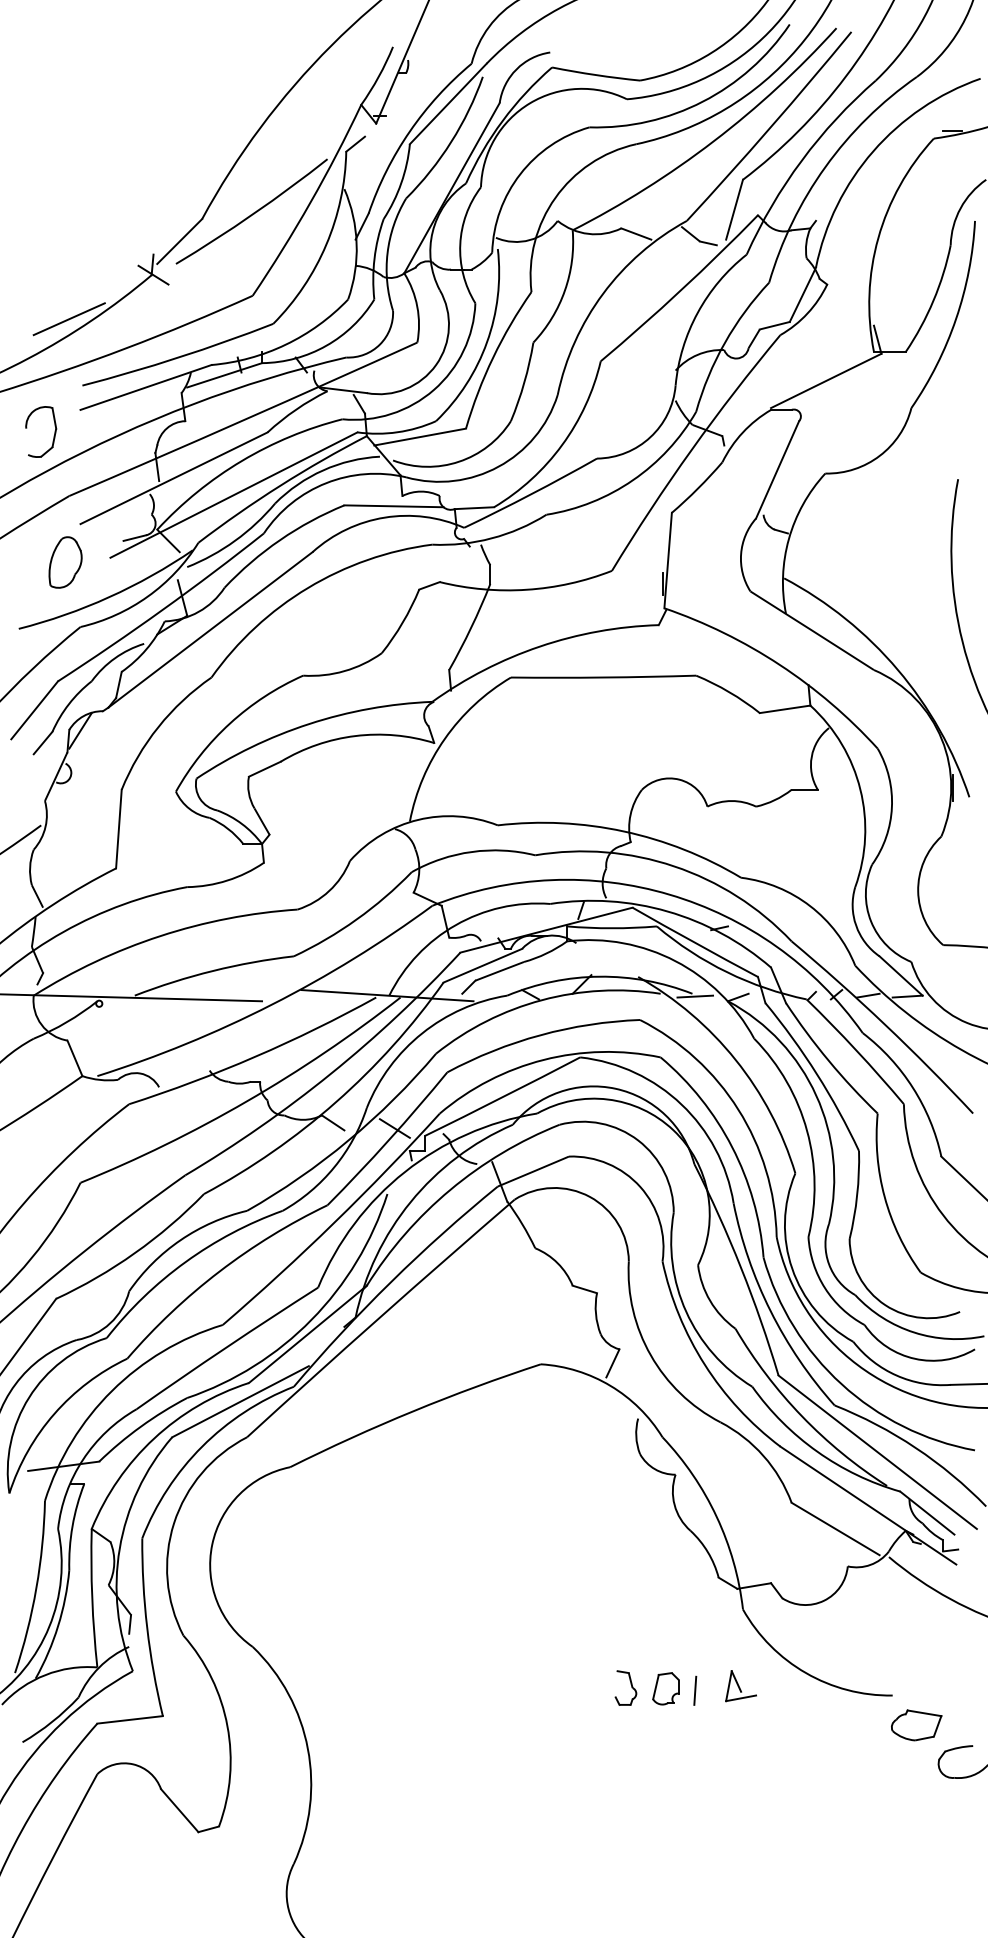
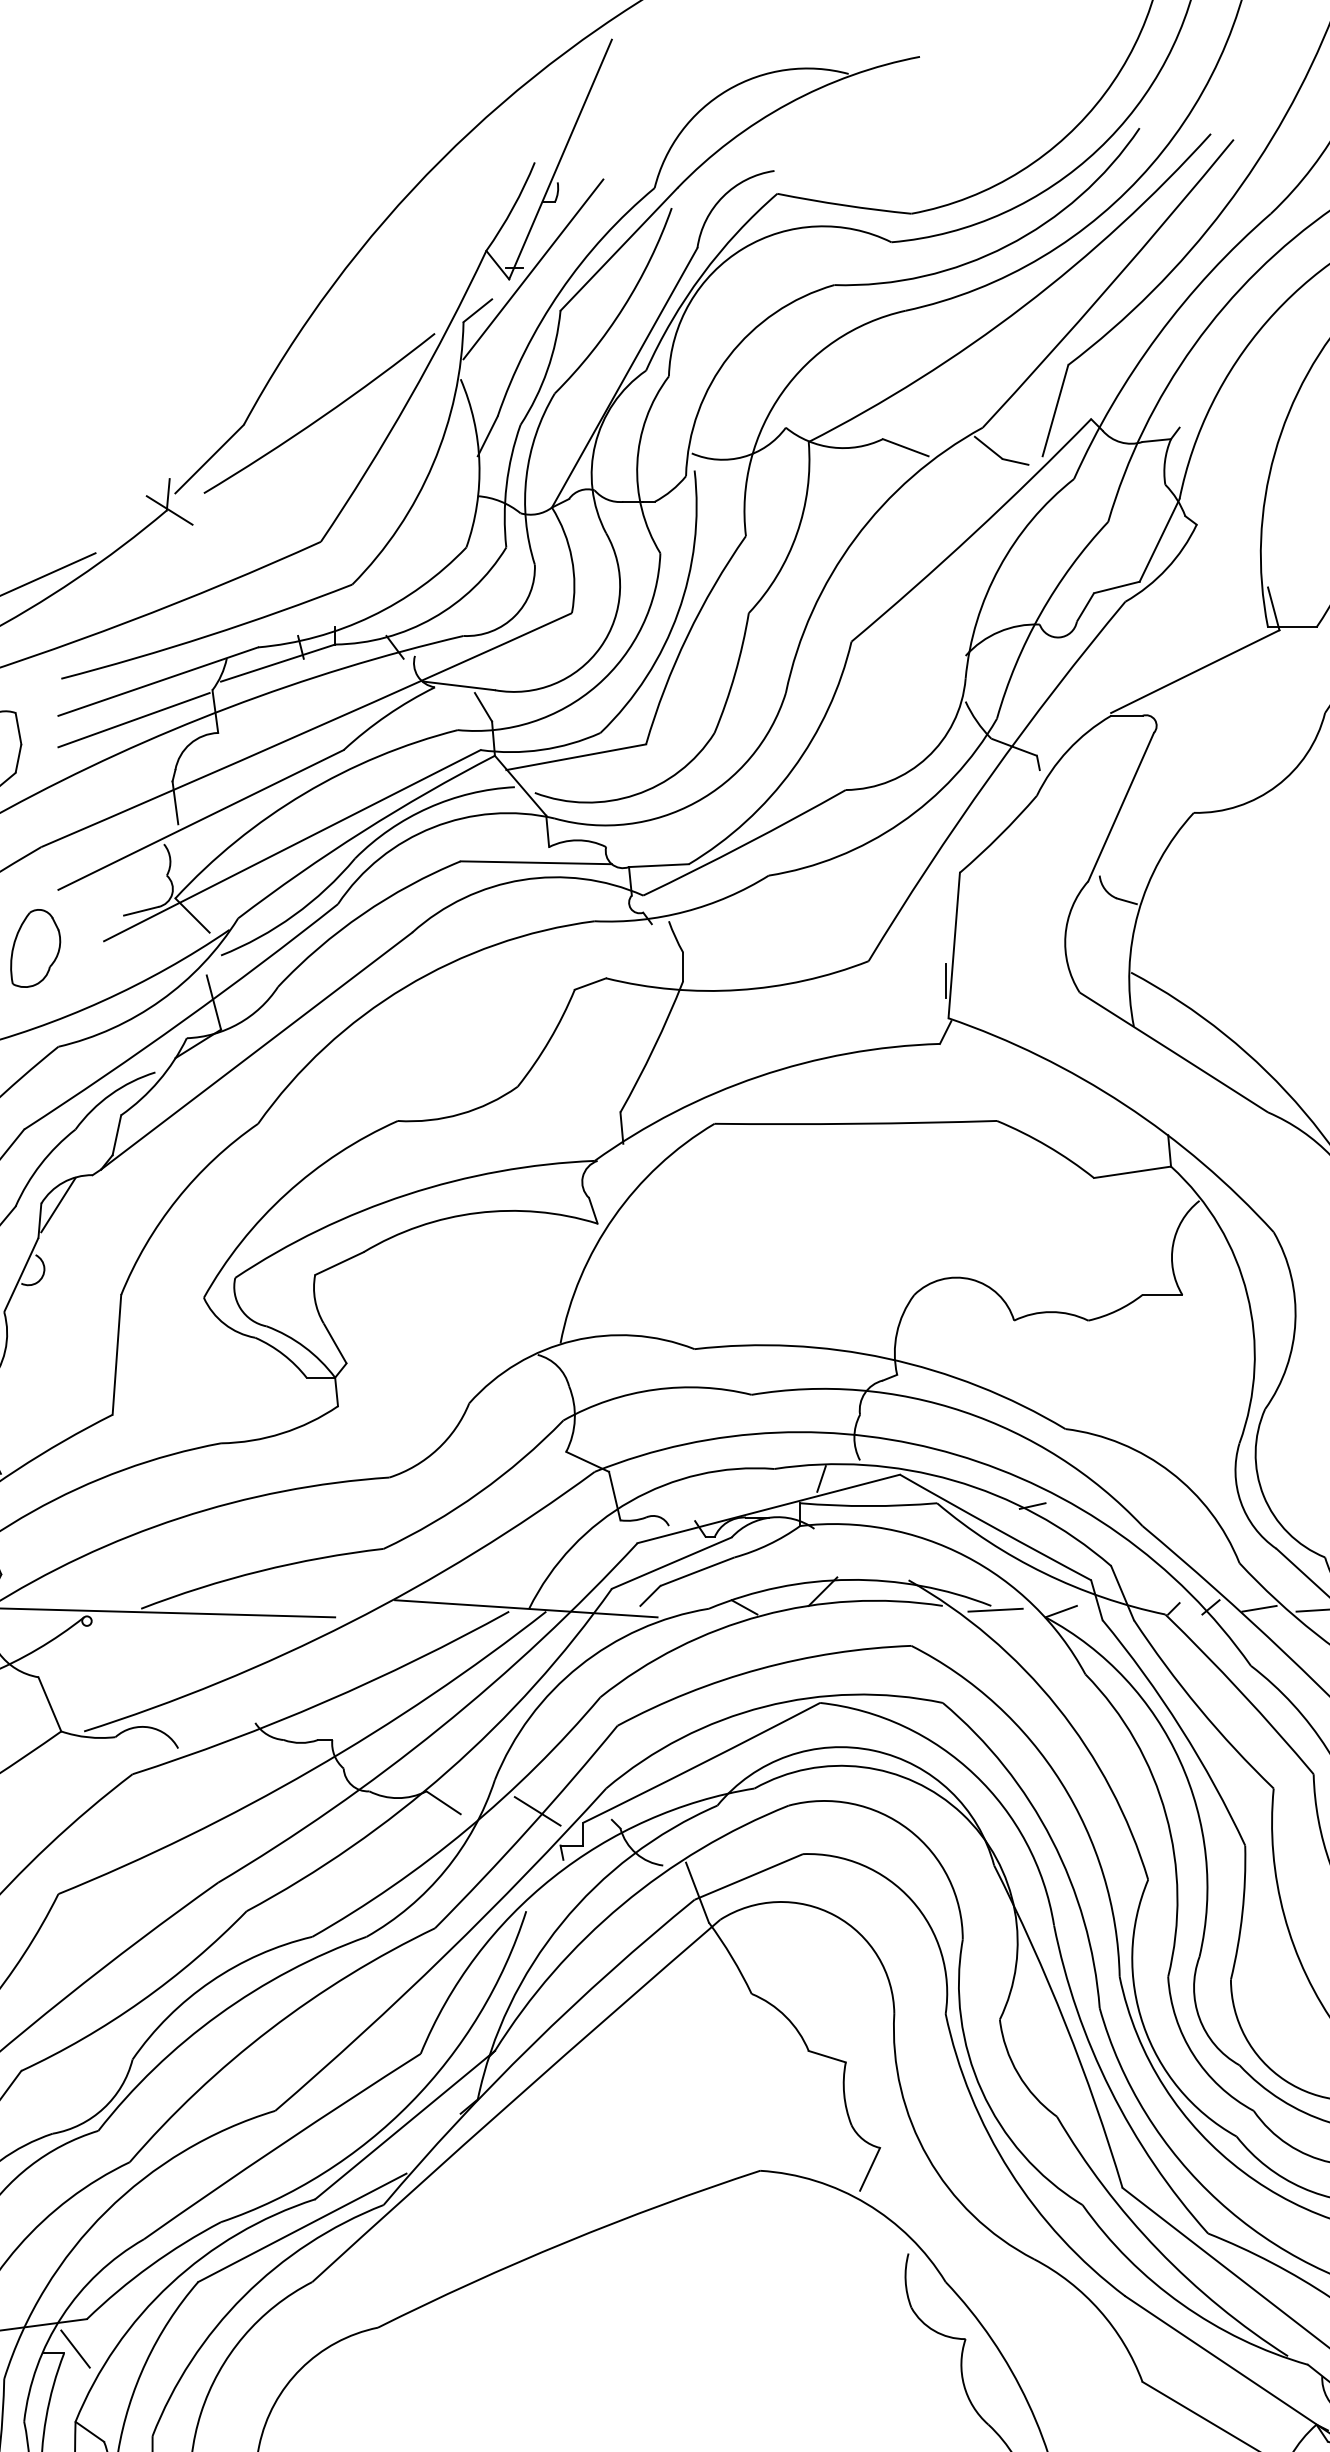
line: (391, 117) -> (532, 270), added
line: (129, 412) -> (133, 719), added
line: (91, 1481) -> (75, 2349), added

